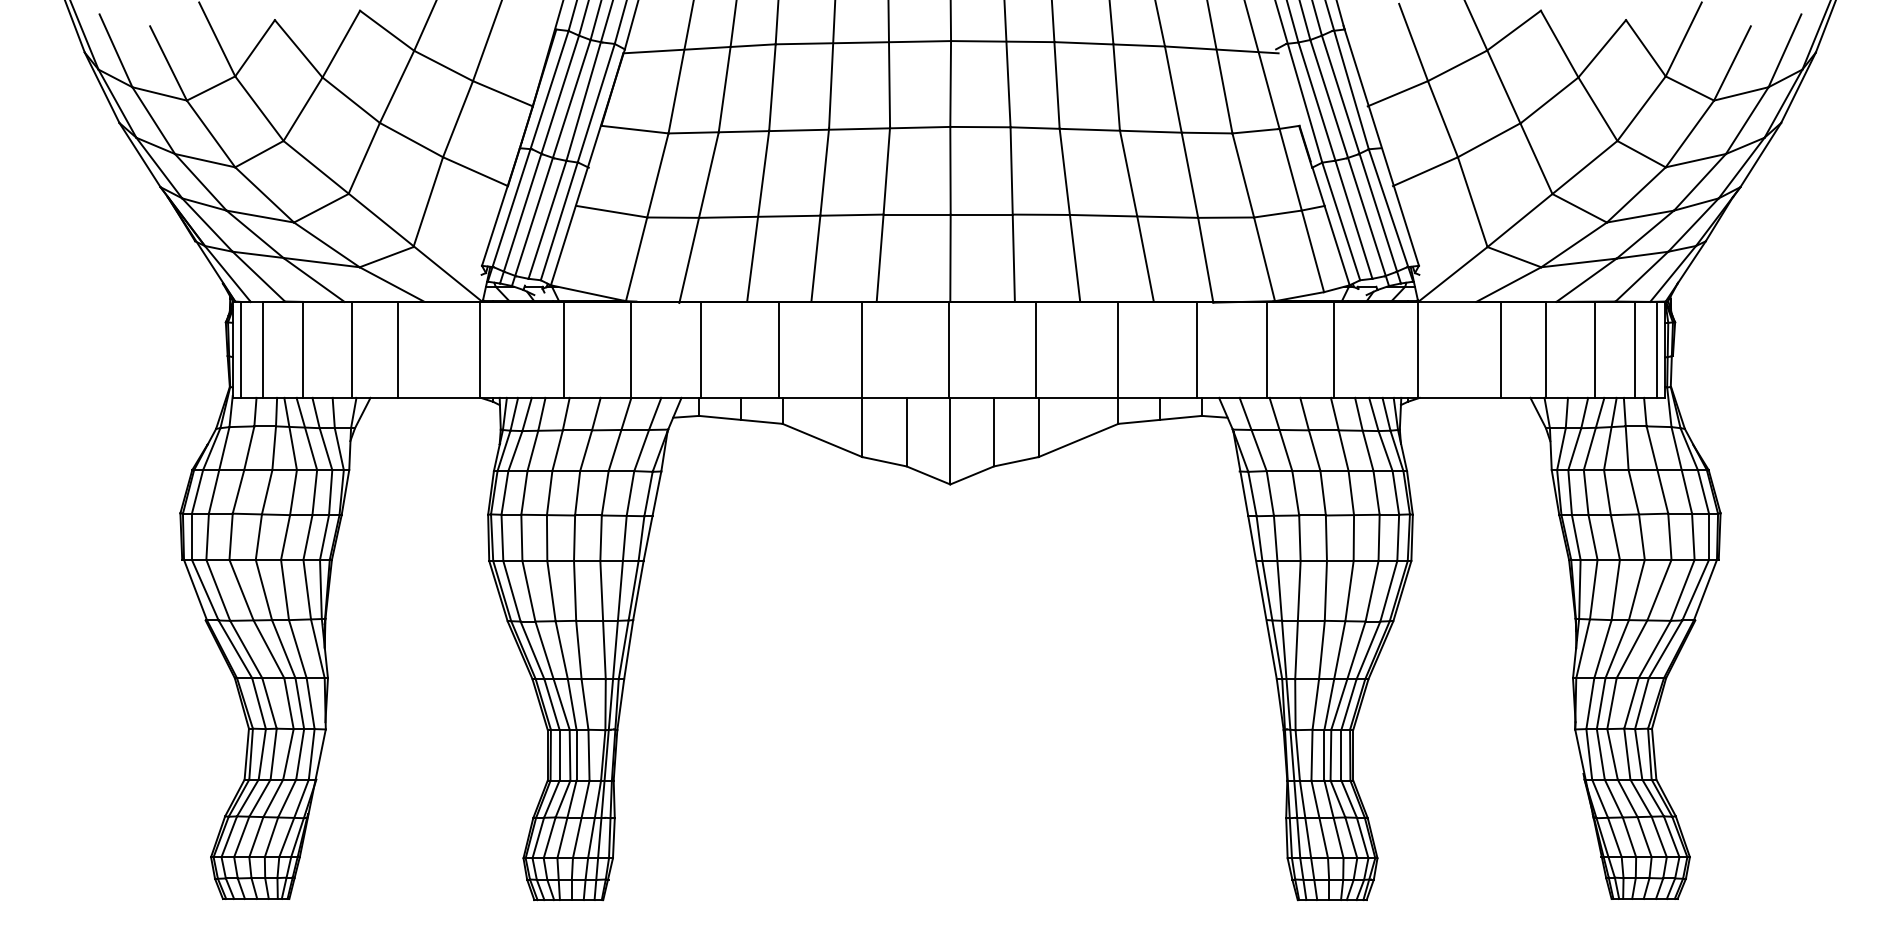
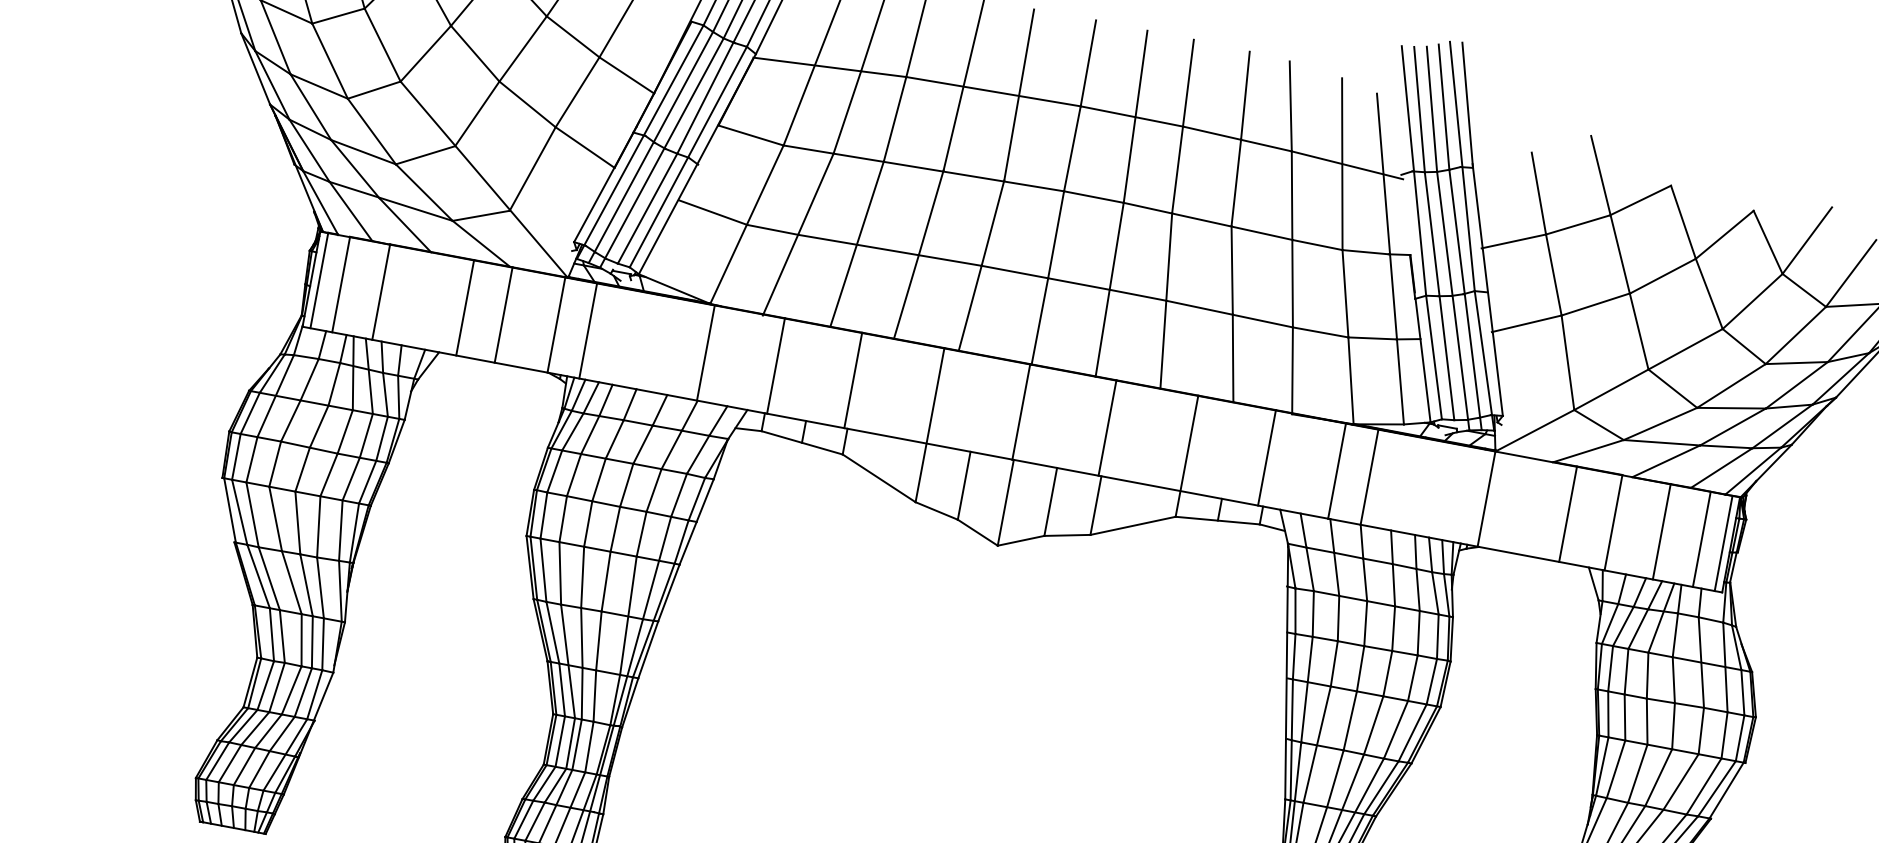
line: (351, 349) -> (464, 307), moved
line: (397, 349) -> (503, 314), moved
line: (563, 349) -> (587, 330), moved
line: (1334, 349) -> (1369, 476), moved

